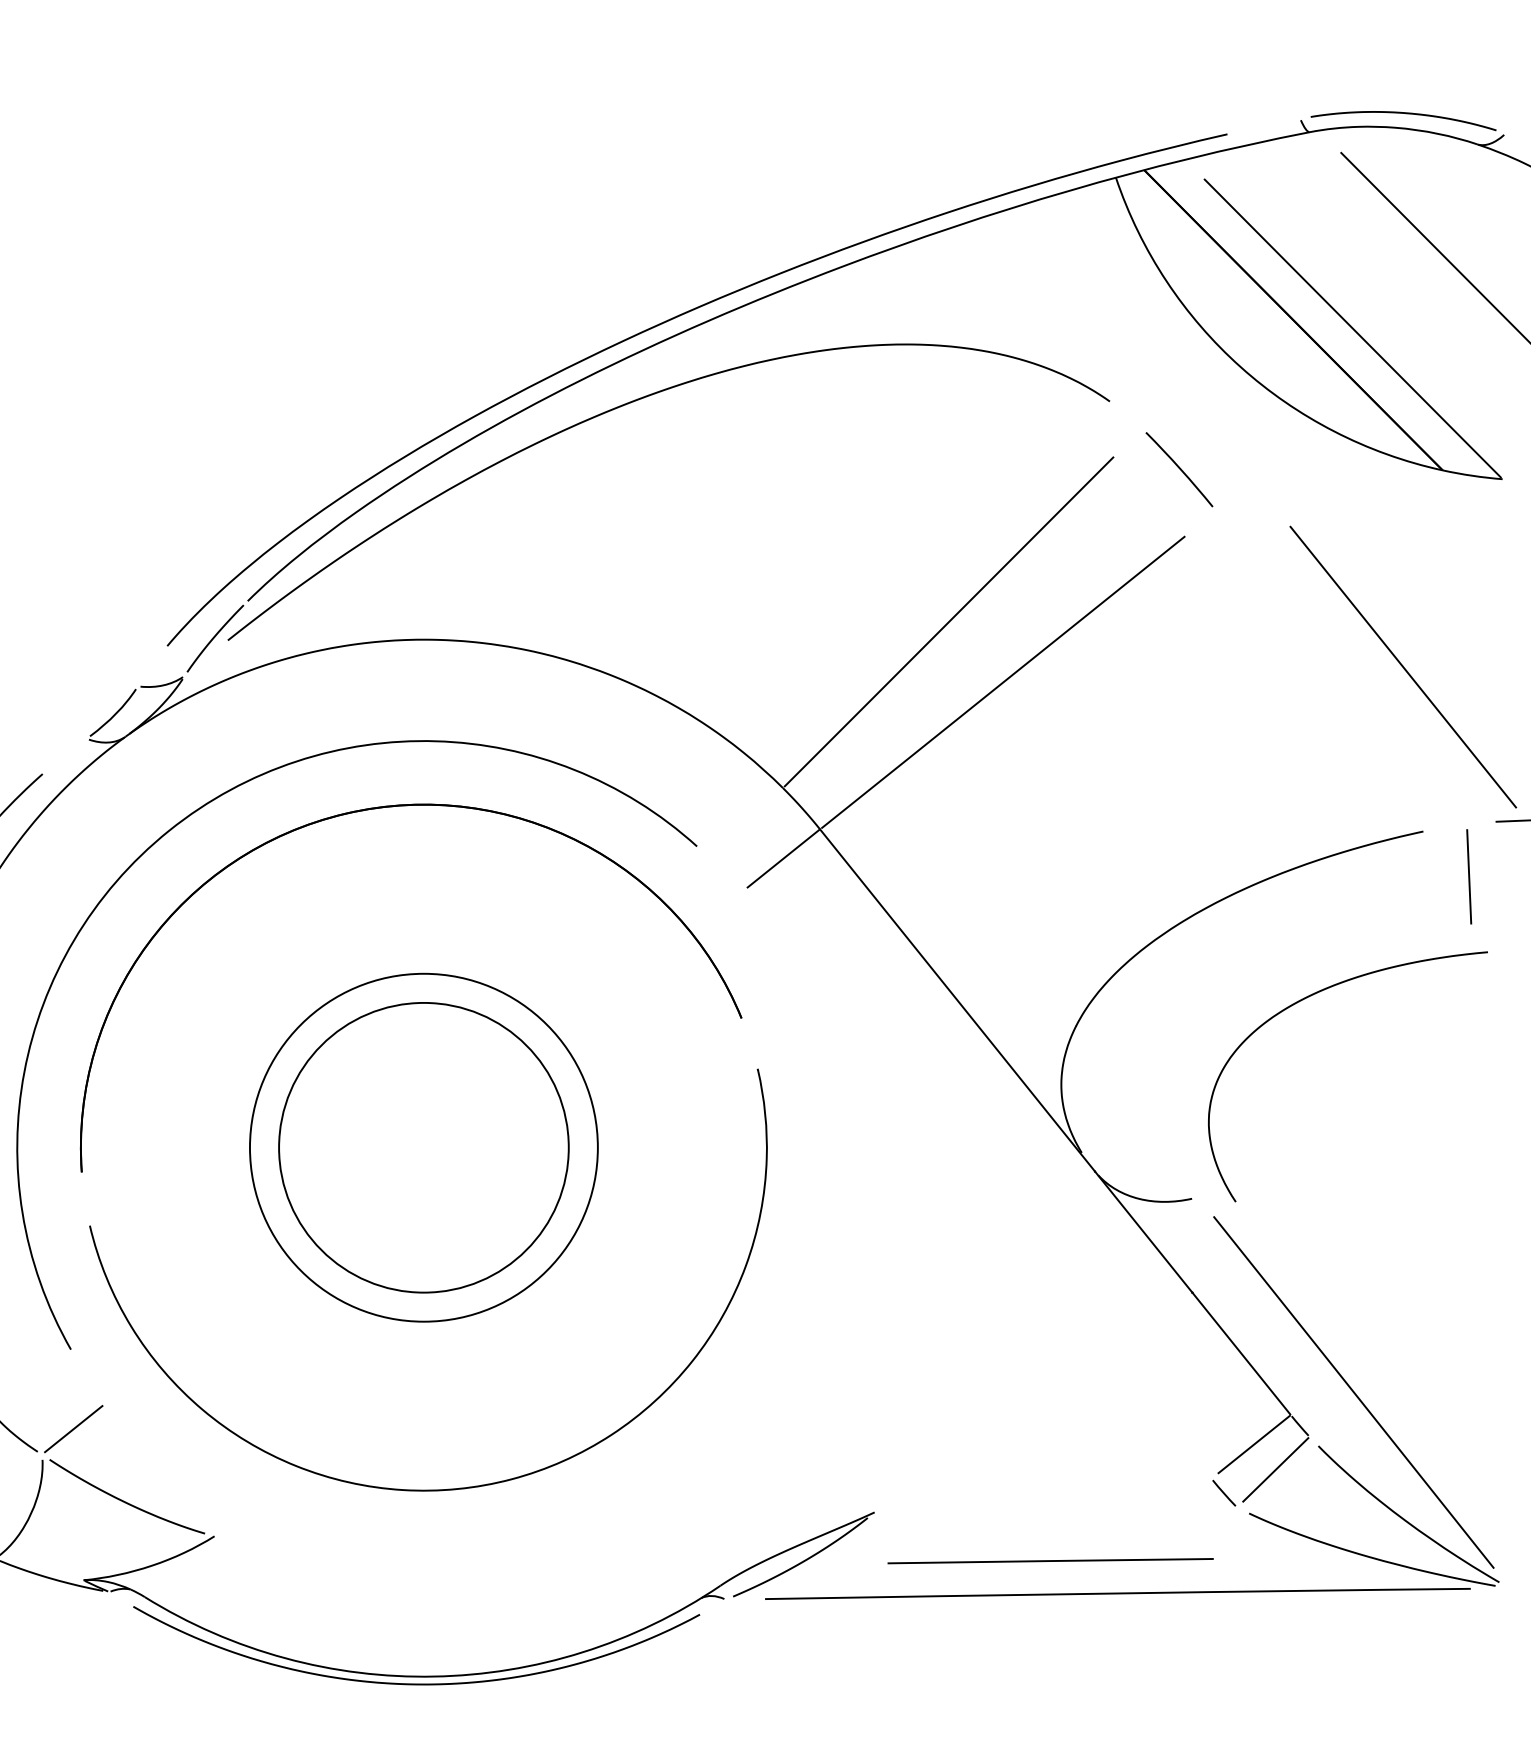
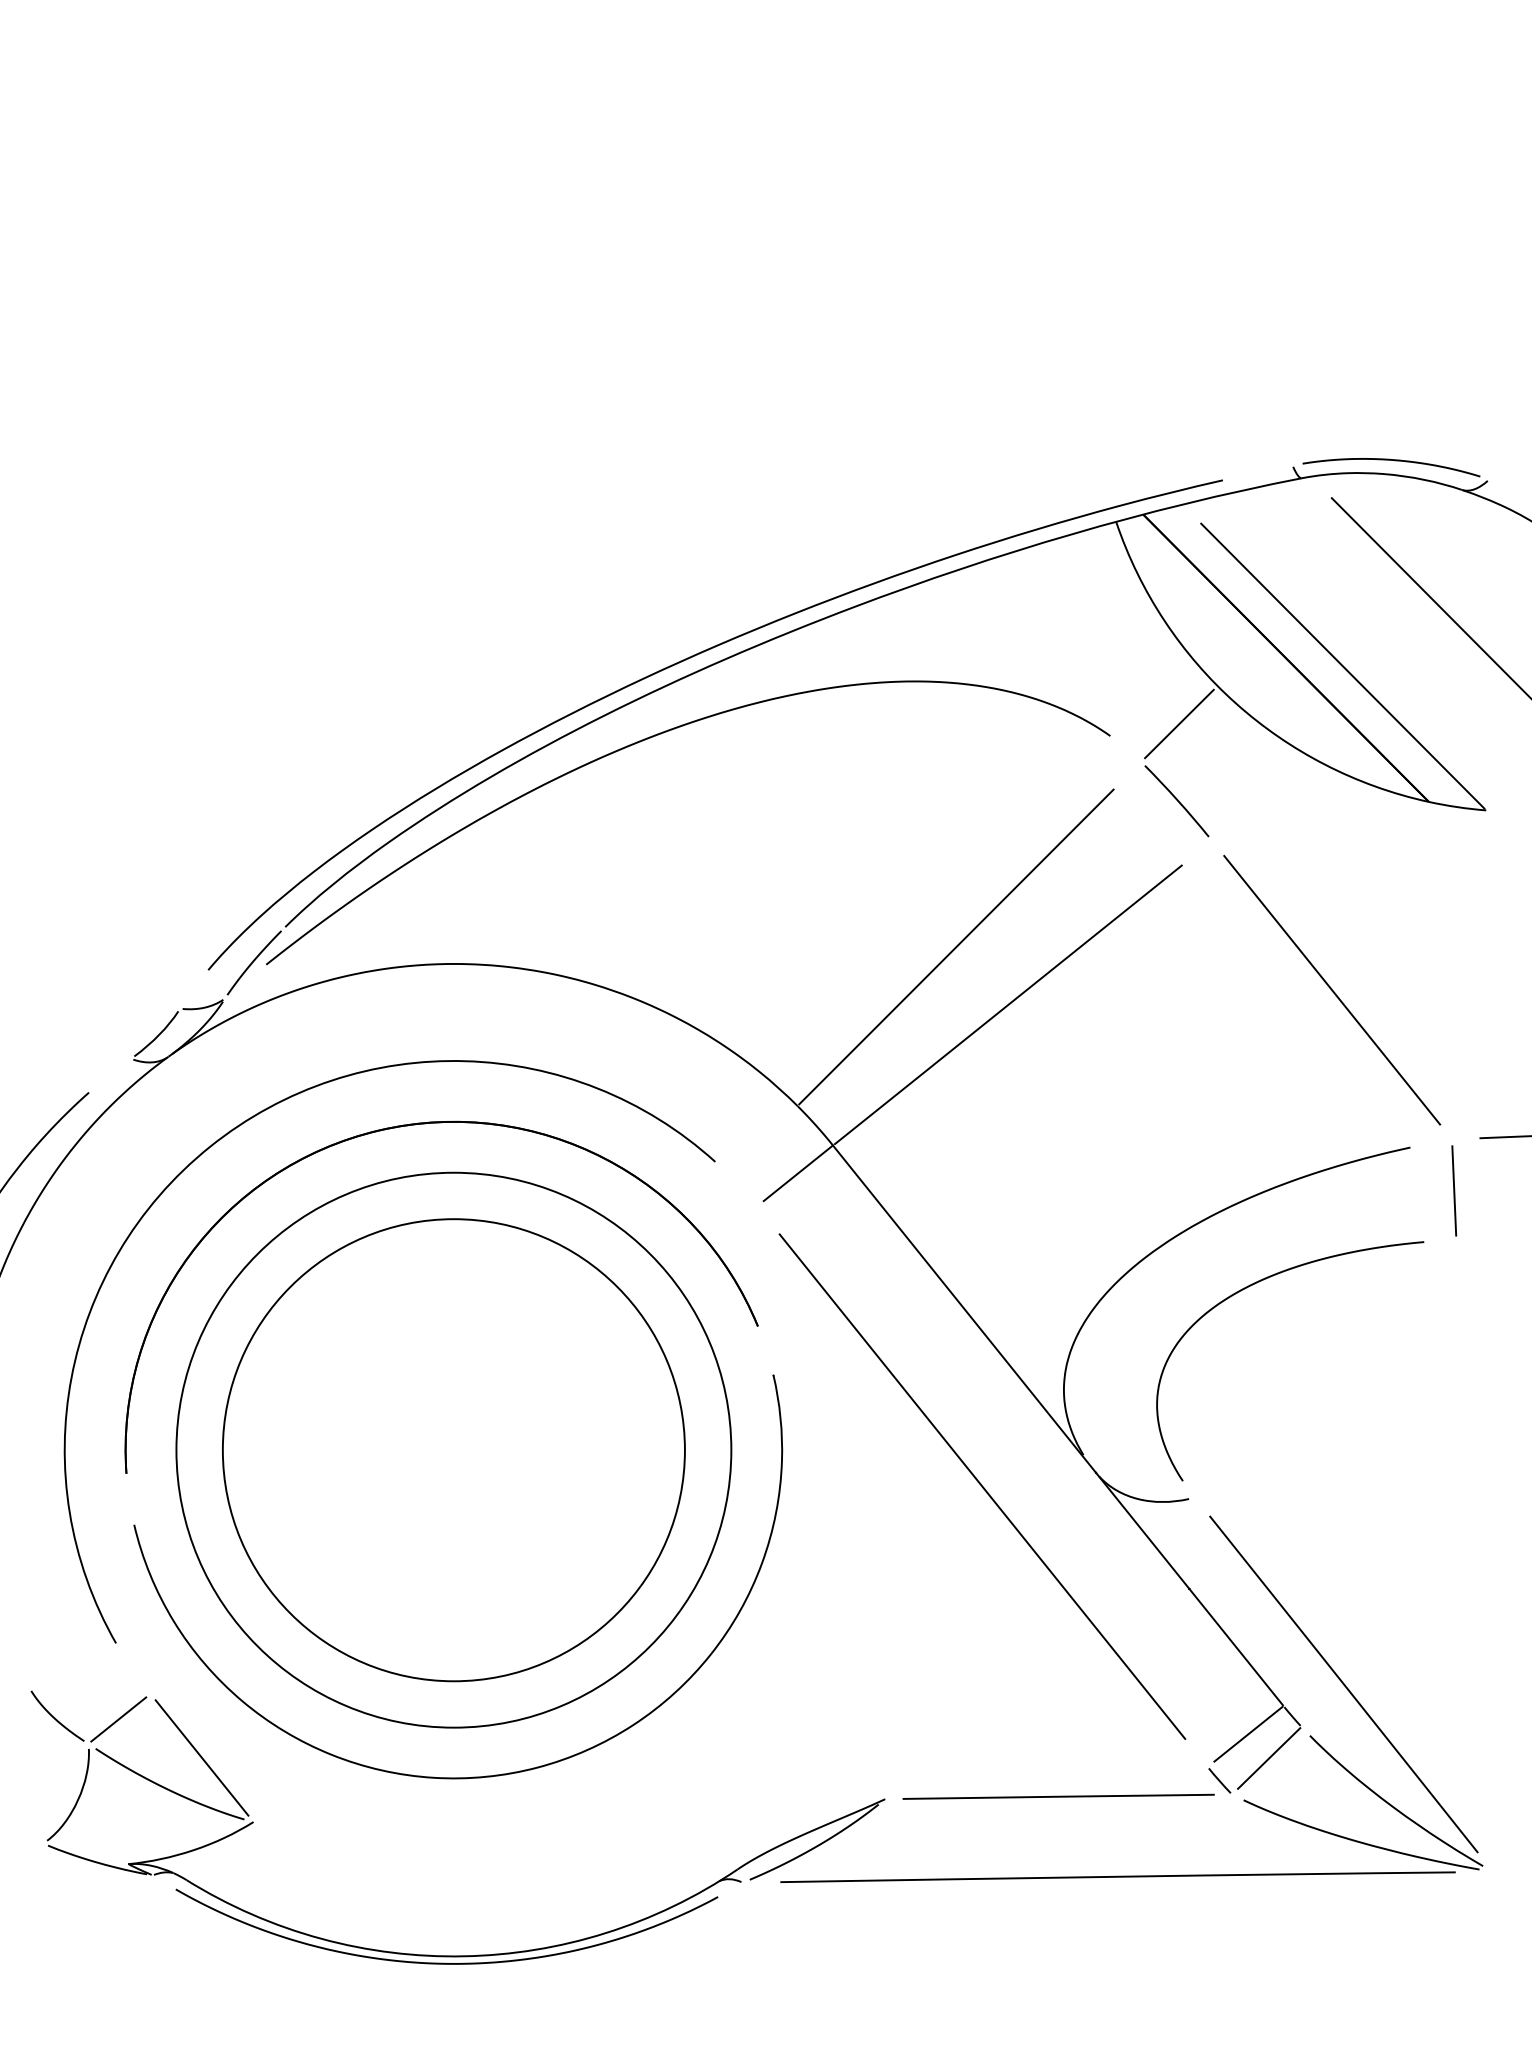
line: (1182, 388) -> (1179, 723), added
line: (1403, 666) -> (1332, 989), moved
curve: (1311, 996) -> (1255, 1284), moved
circle: (423, 1147) -> (453, 1449), size x1.67
circle: (423, 1148) -> (453, 1450), size x1.67
line: (976, 1185) -> (982, 1486), added
line: (160, 1468) -> (201, 1757), added
line: (1050, 1560) -> (1058, 1796), moved

